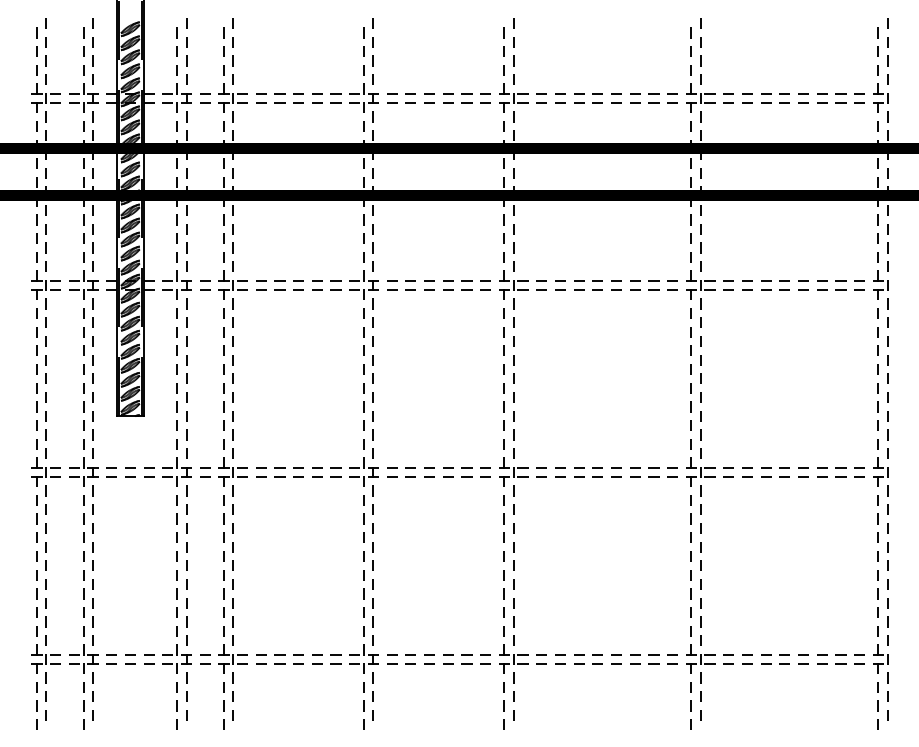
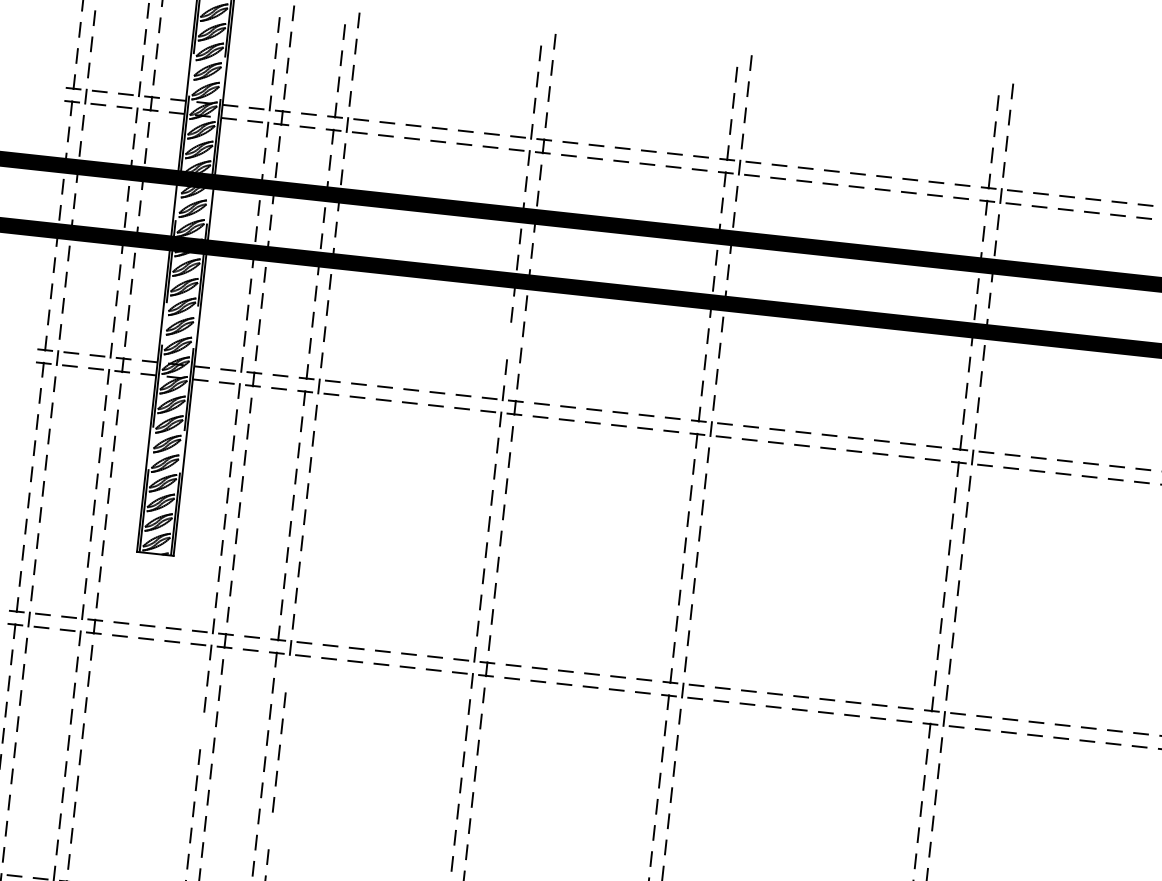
line: (363, 238) -> (508, 340), removed
line: (232, 490) -> (286, 673), removed
line: (176, 537) -> (201, 730), removed
line: (232, 603) -> (269, 831), removed

